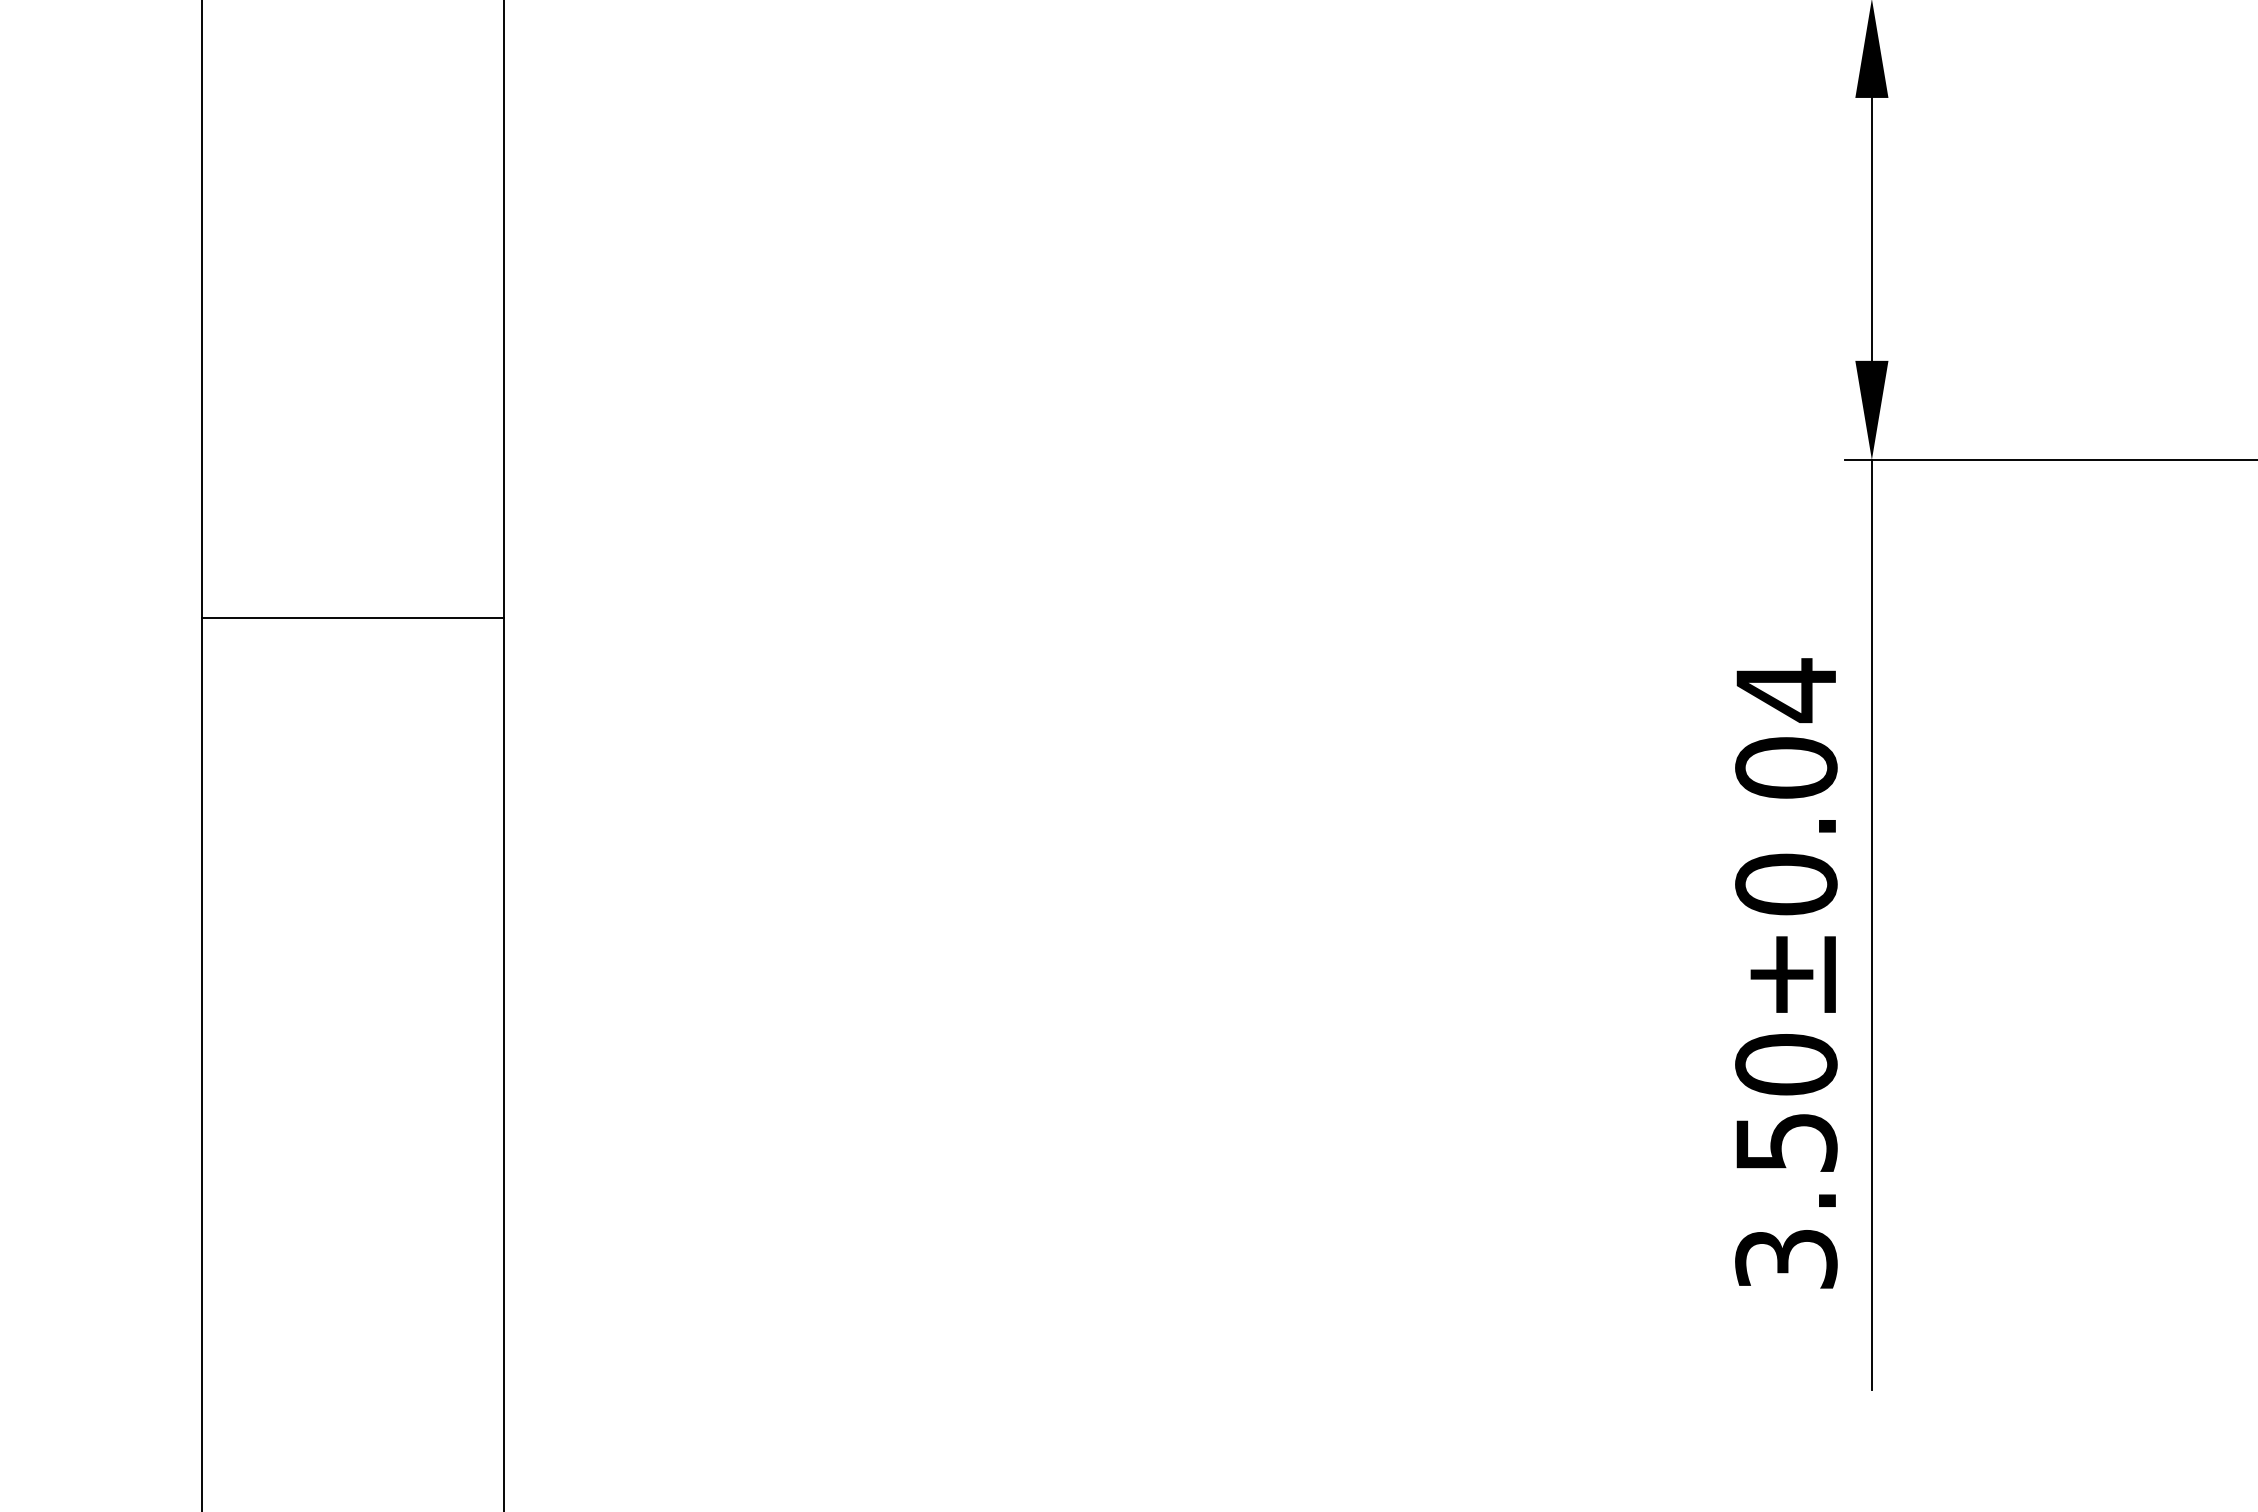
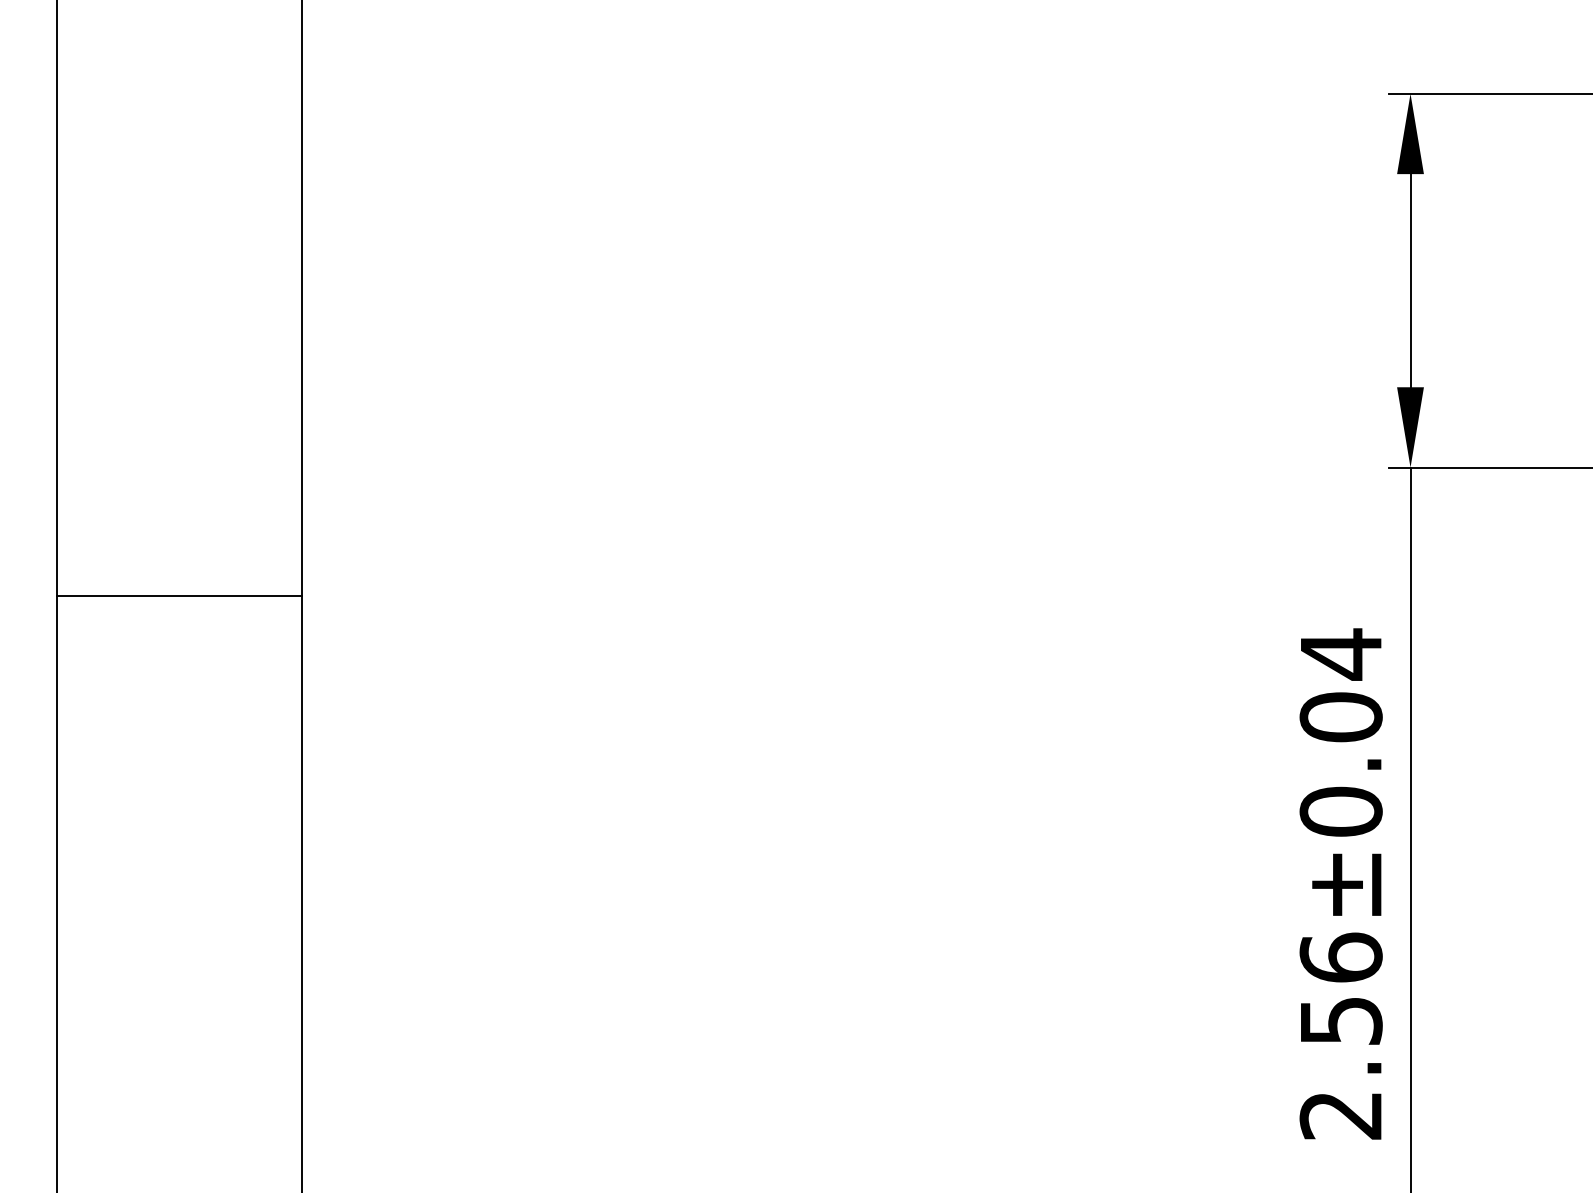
text: (1786, 1160) -> (1341, 1035), 3.50±0.04 -> 2.56±0.04

